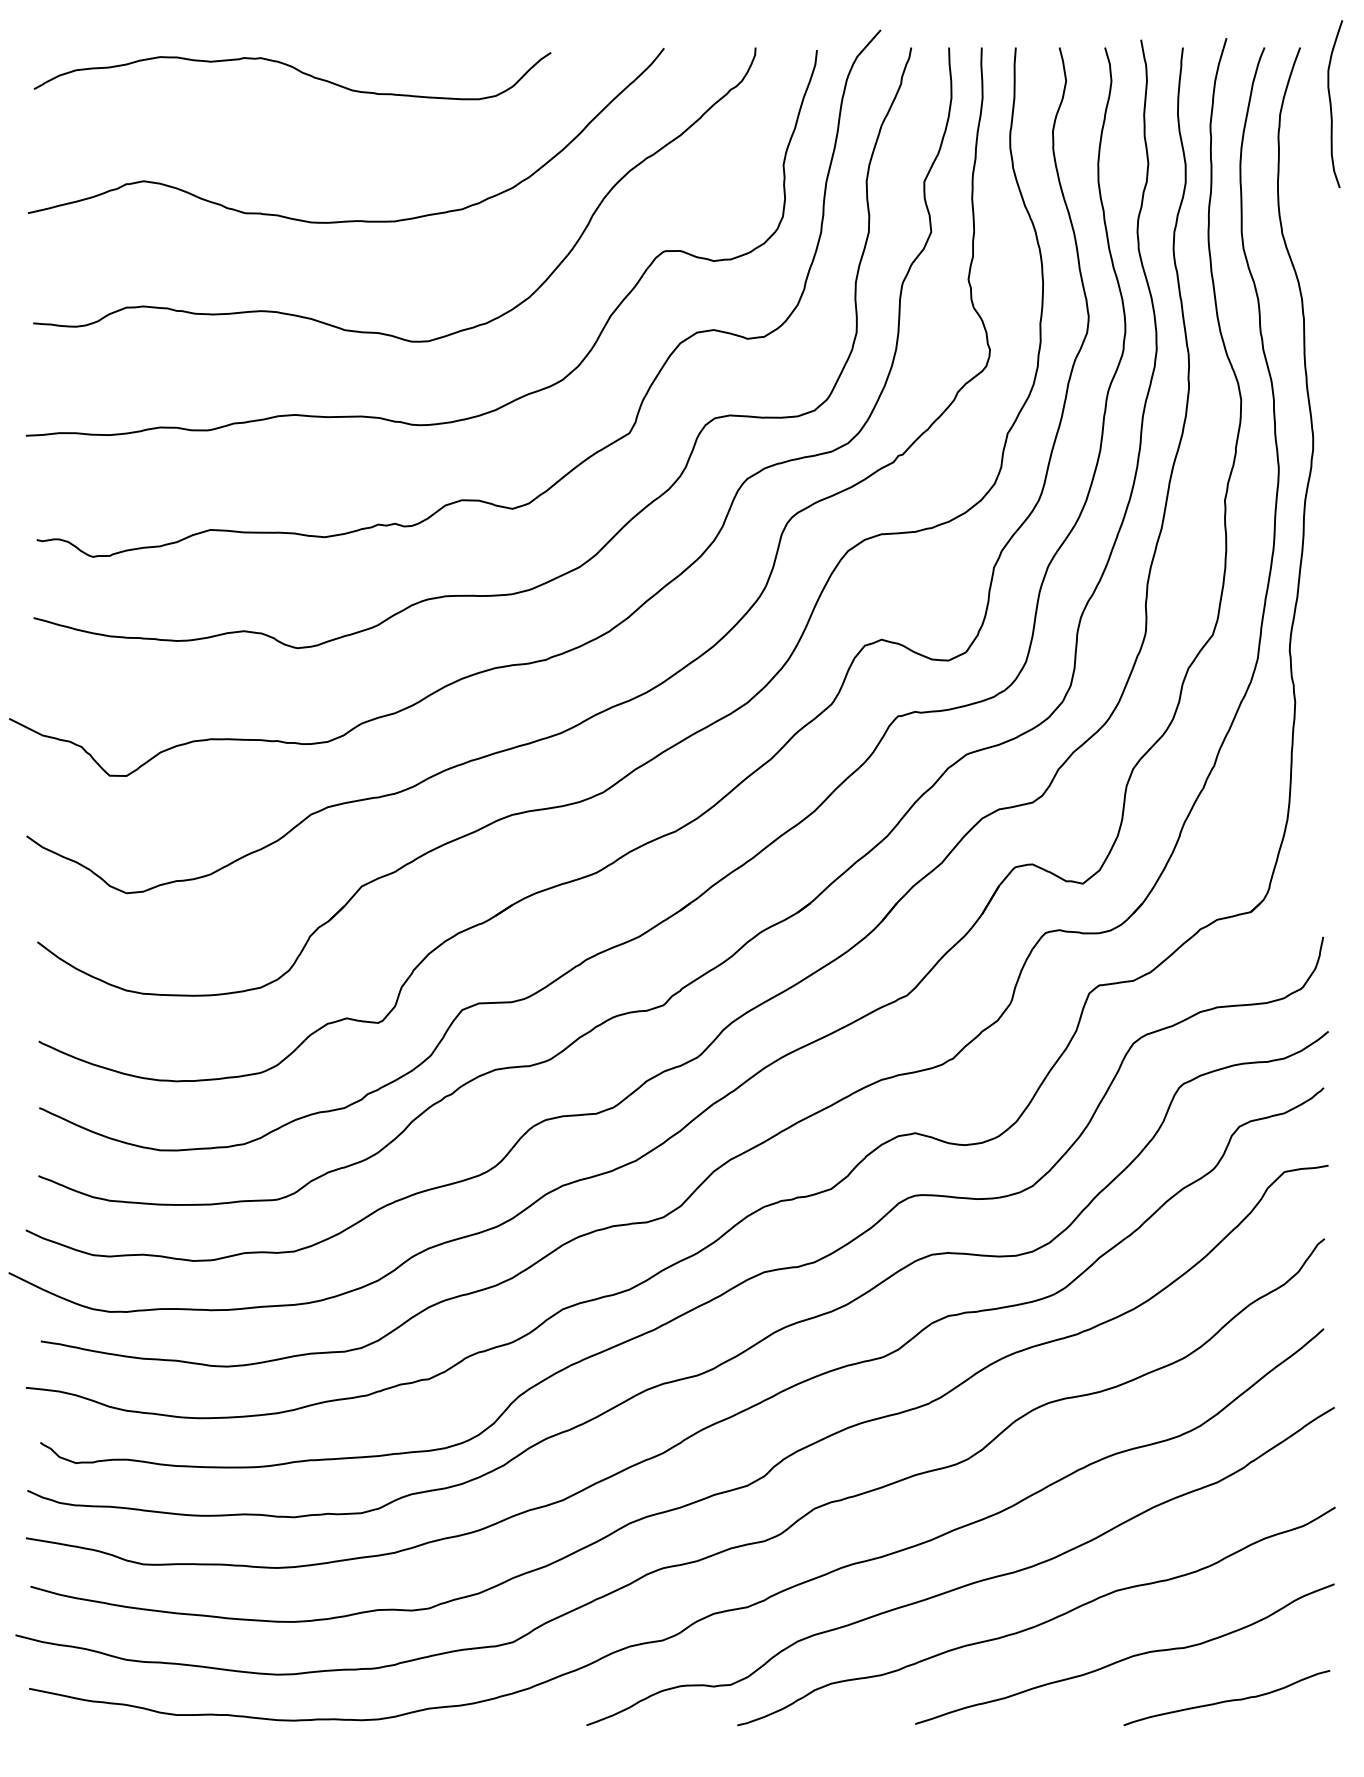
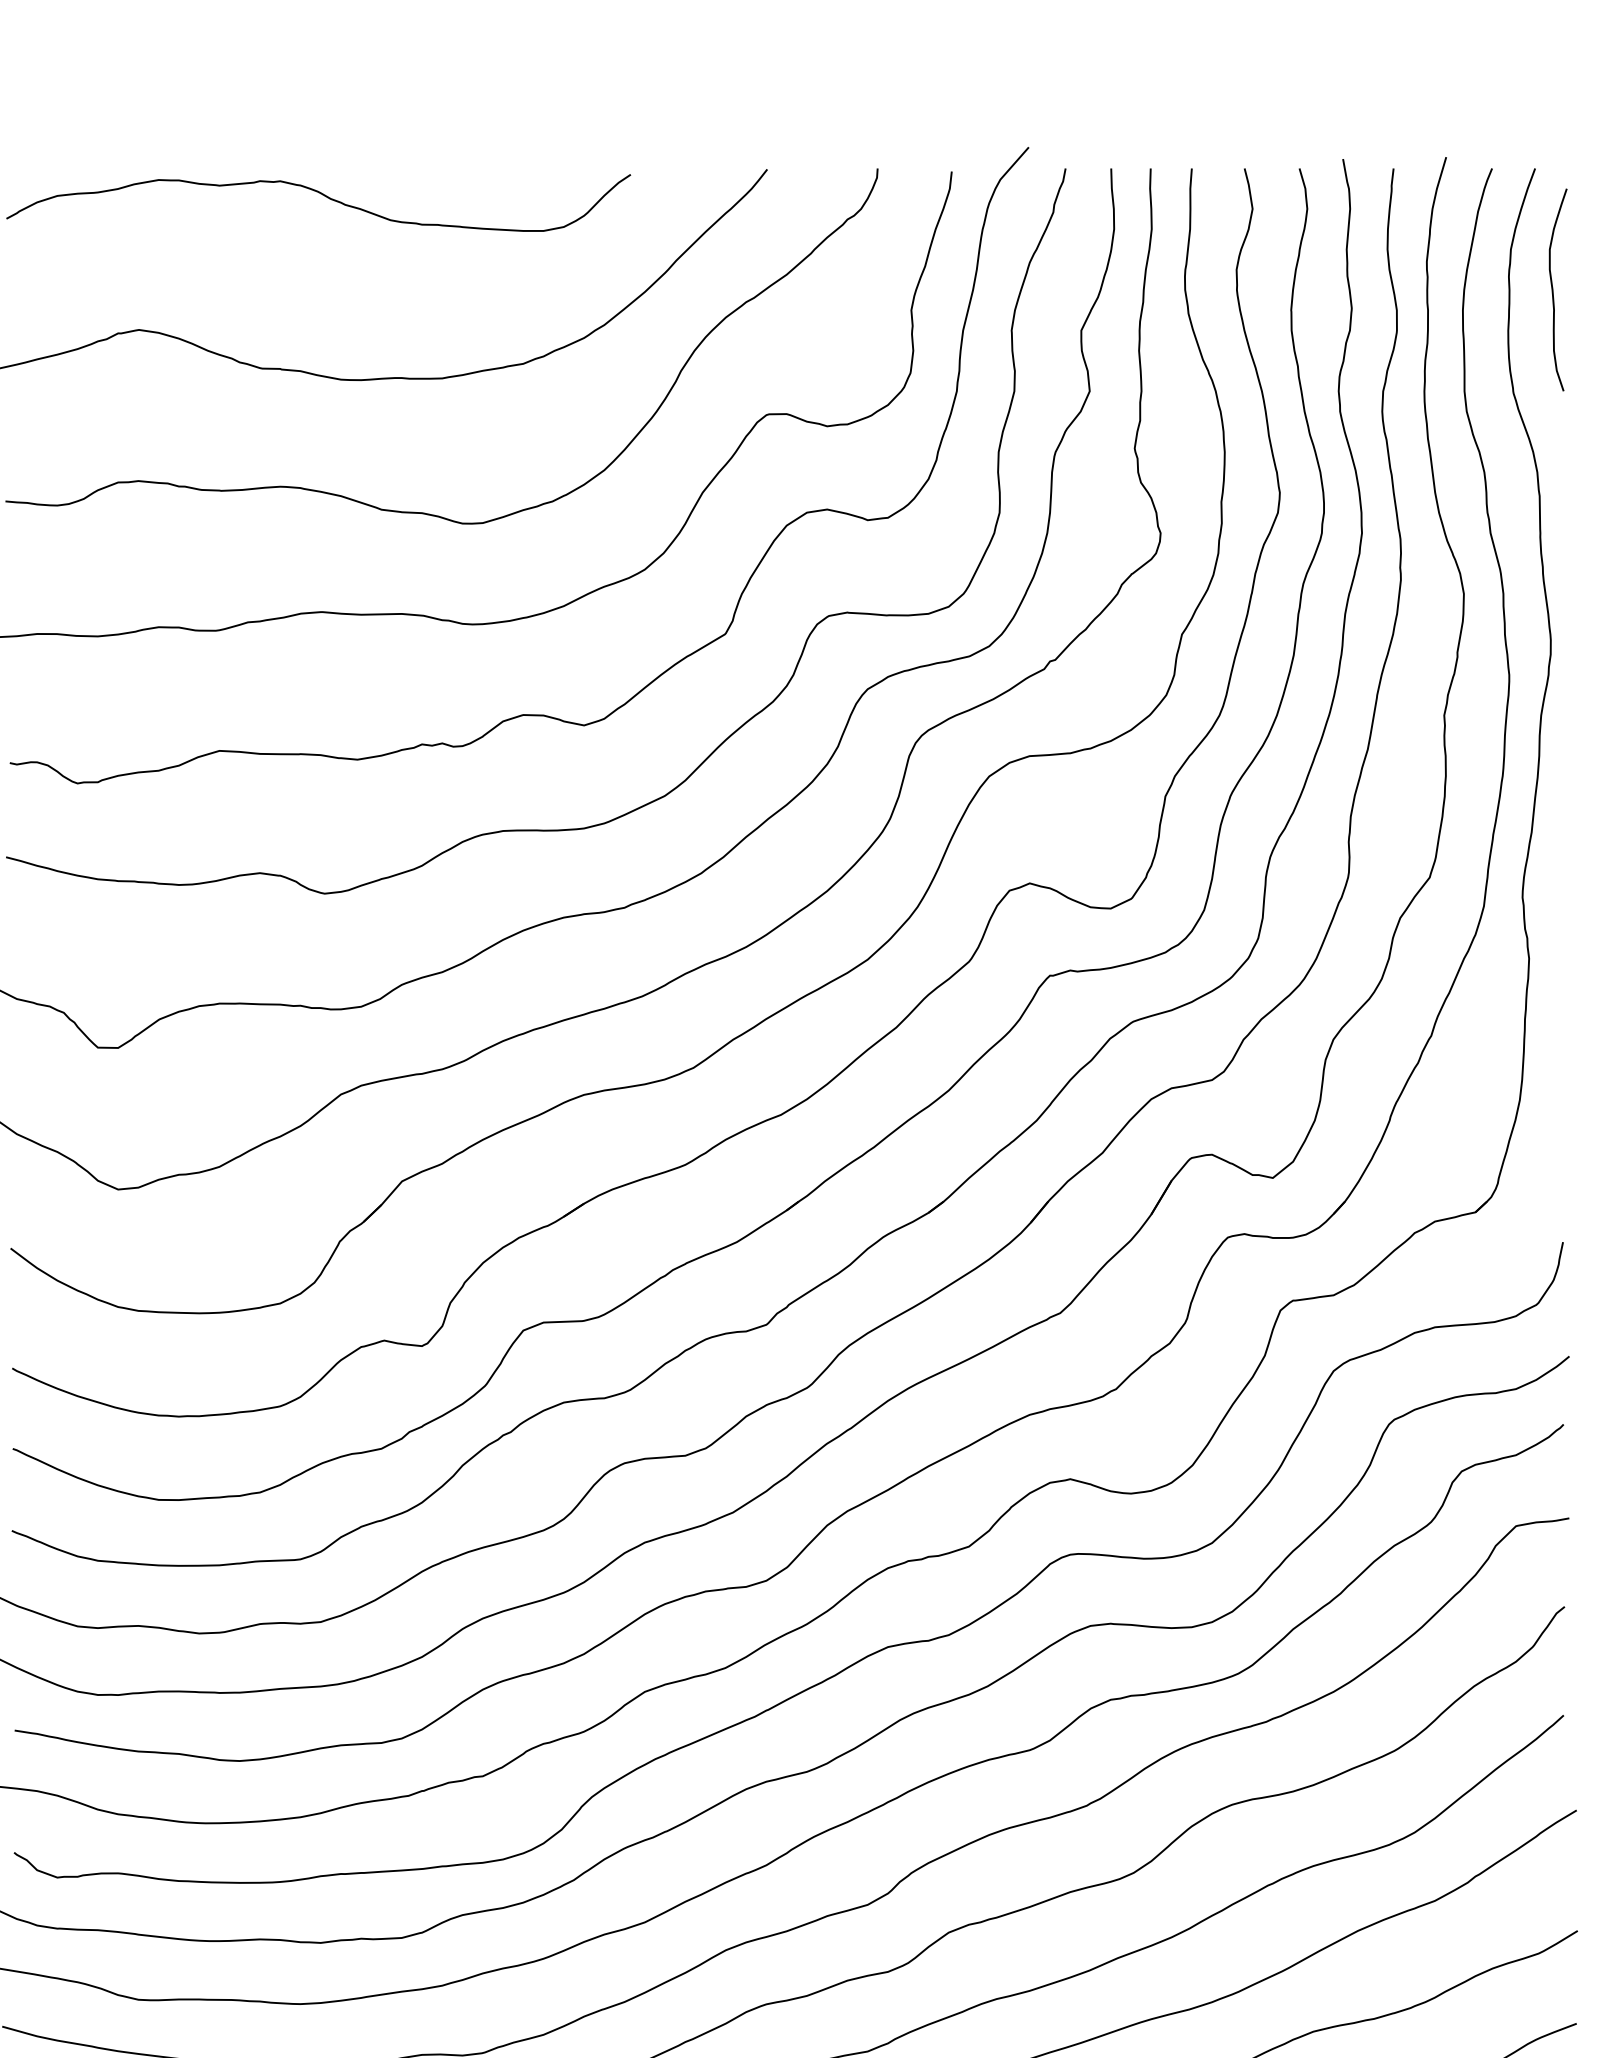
curve: (1331, 104) -> (1553, 290), moved

